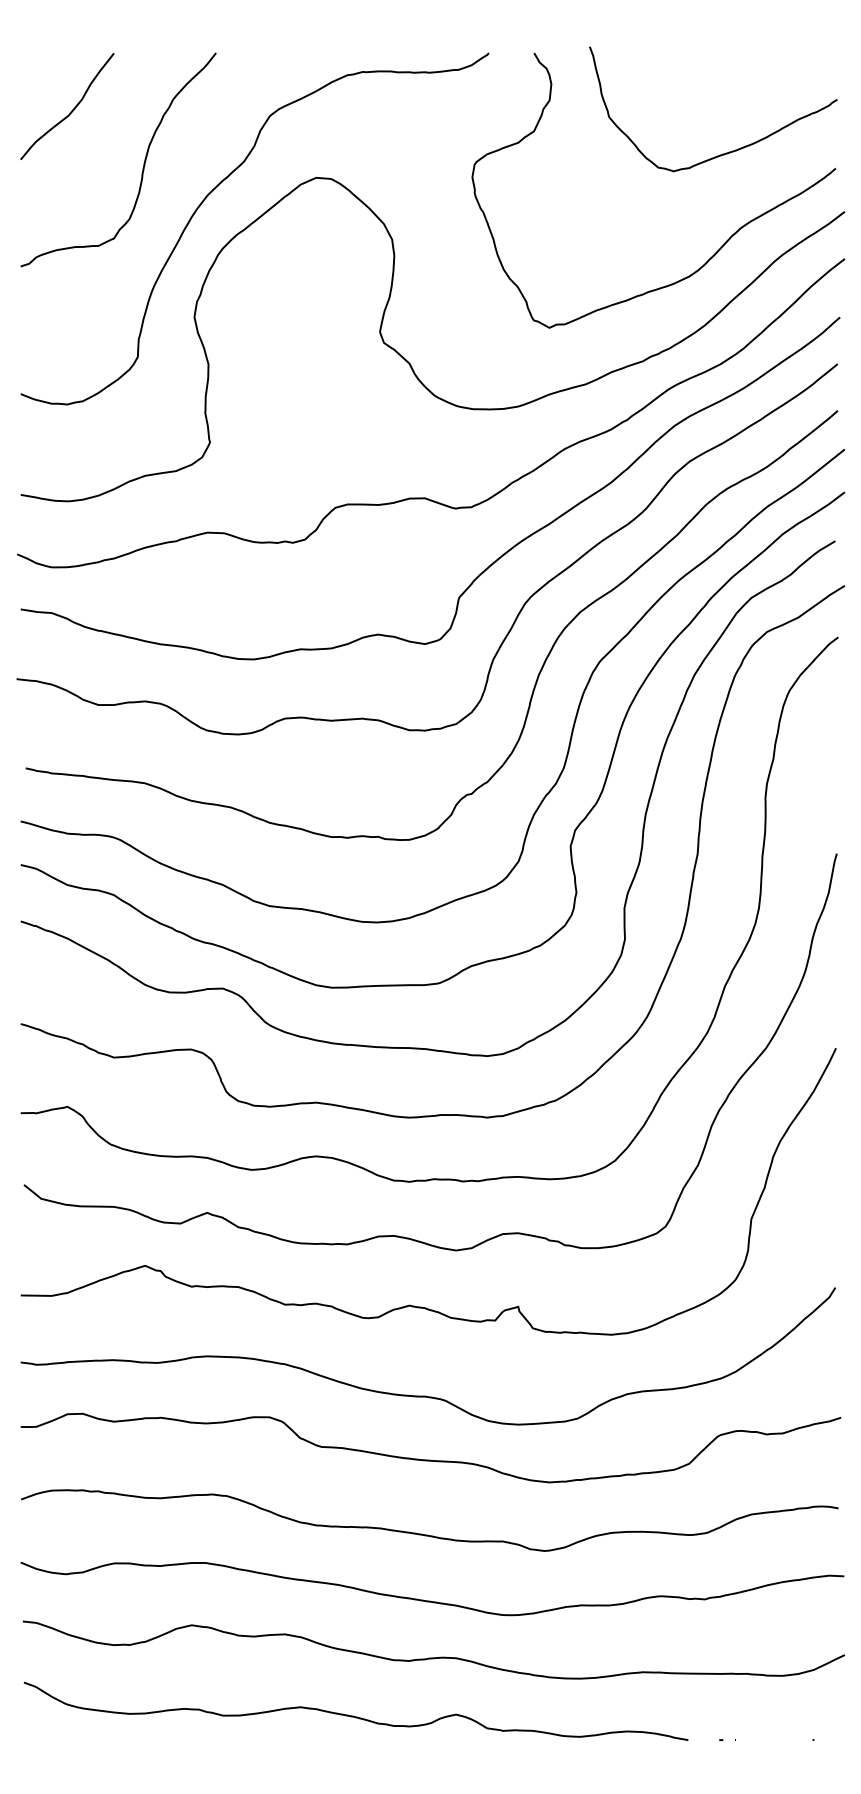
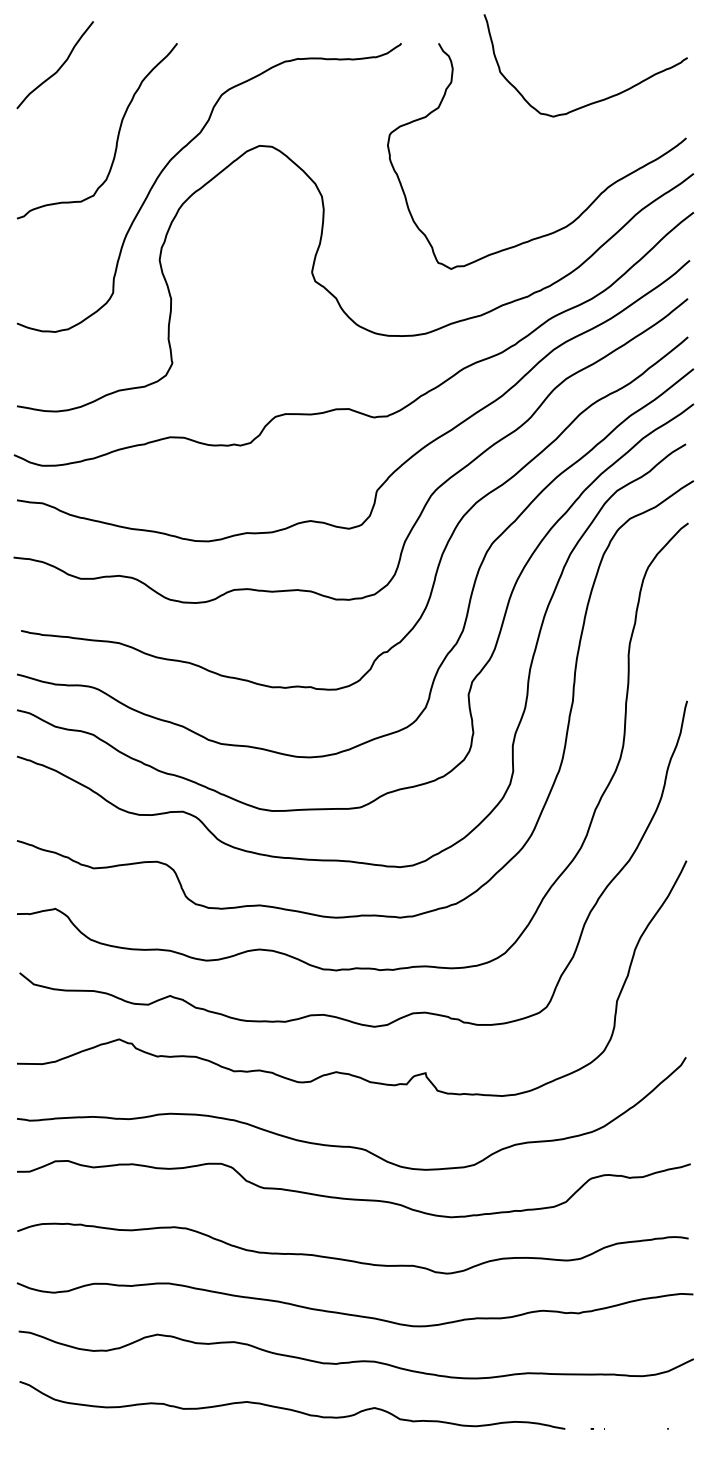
curve: (71, 110) -> (58, 68), moved
curve: (722, 153) -> (593, 102), moved

